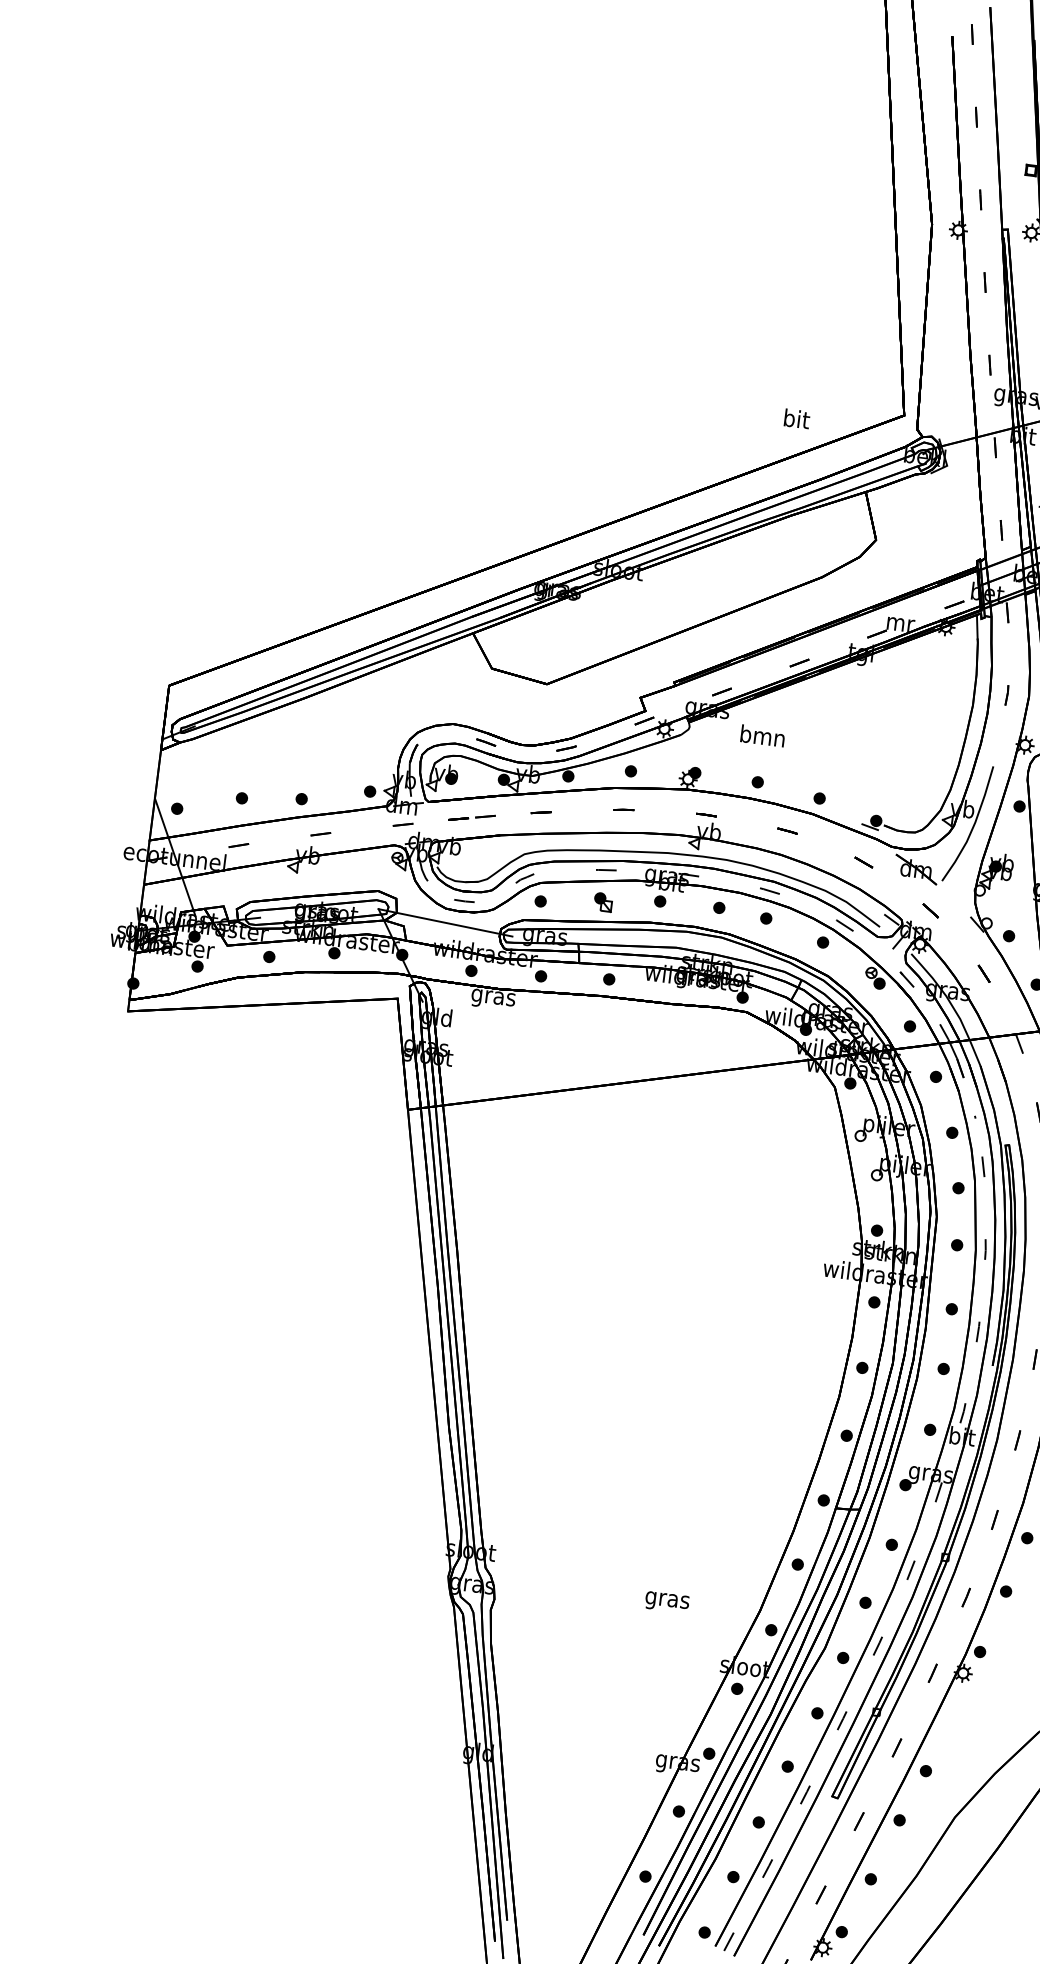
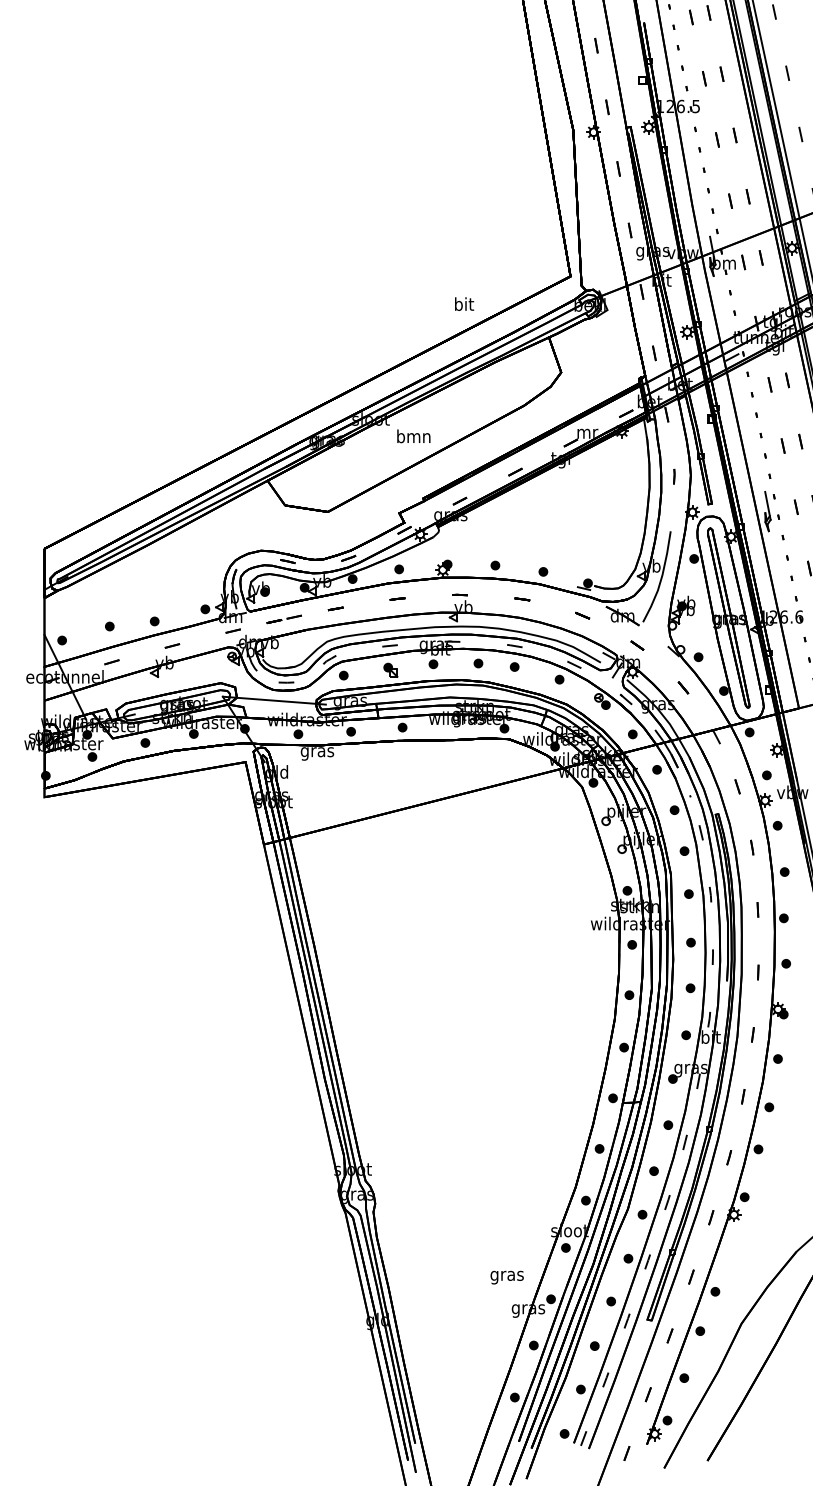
text: (797, 418) -> (464, 303), moved
text: (762, 736) -> (413, 436), moved
text: (666, 1602) -> (506, 1277), moved

